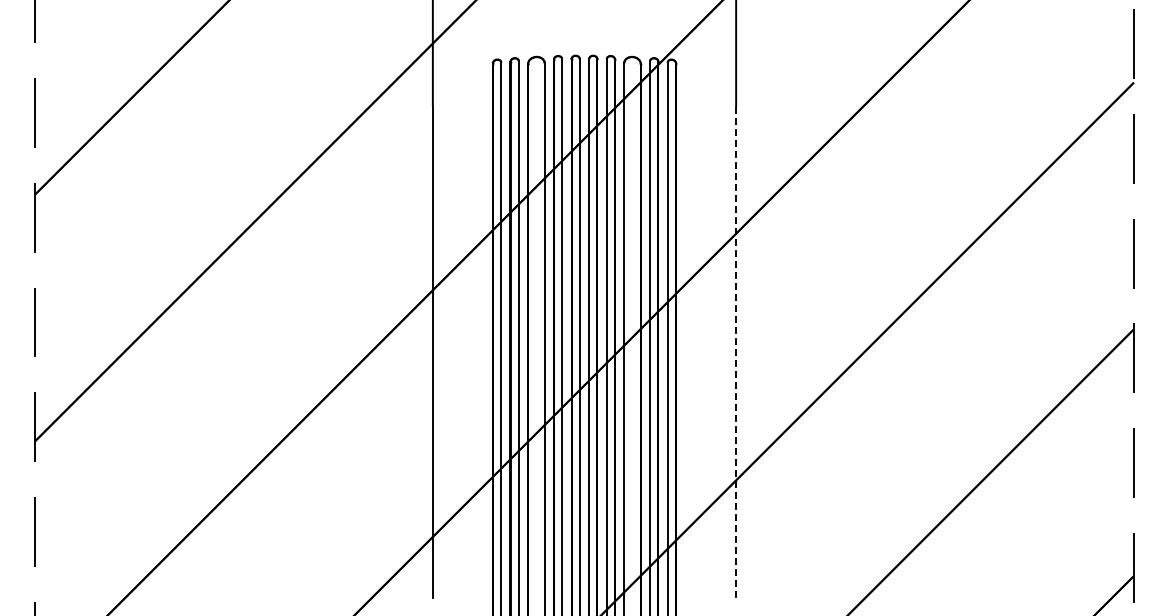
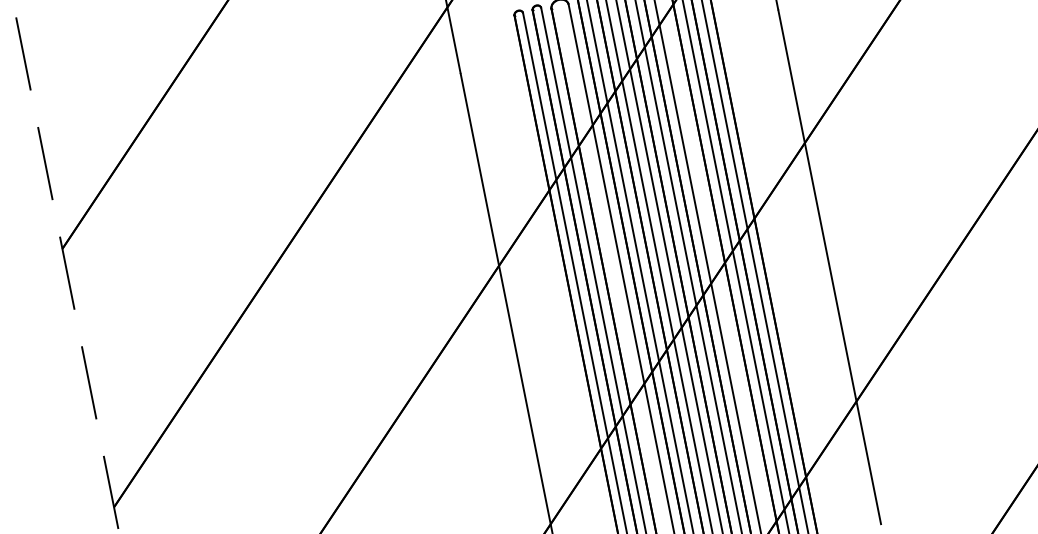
line: (736, 351) -> (829, 266), dashed -> solid

